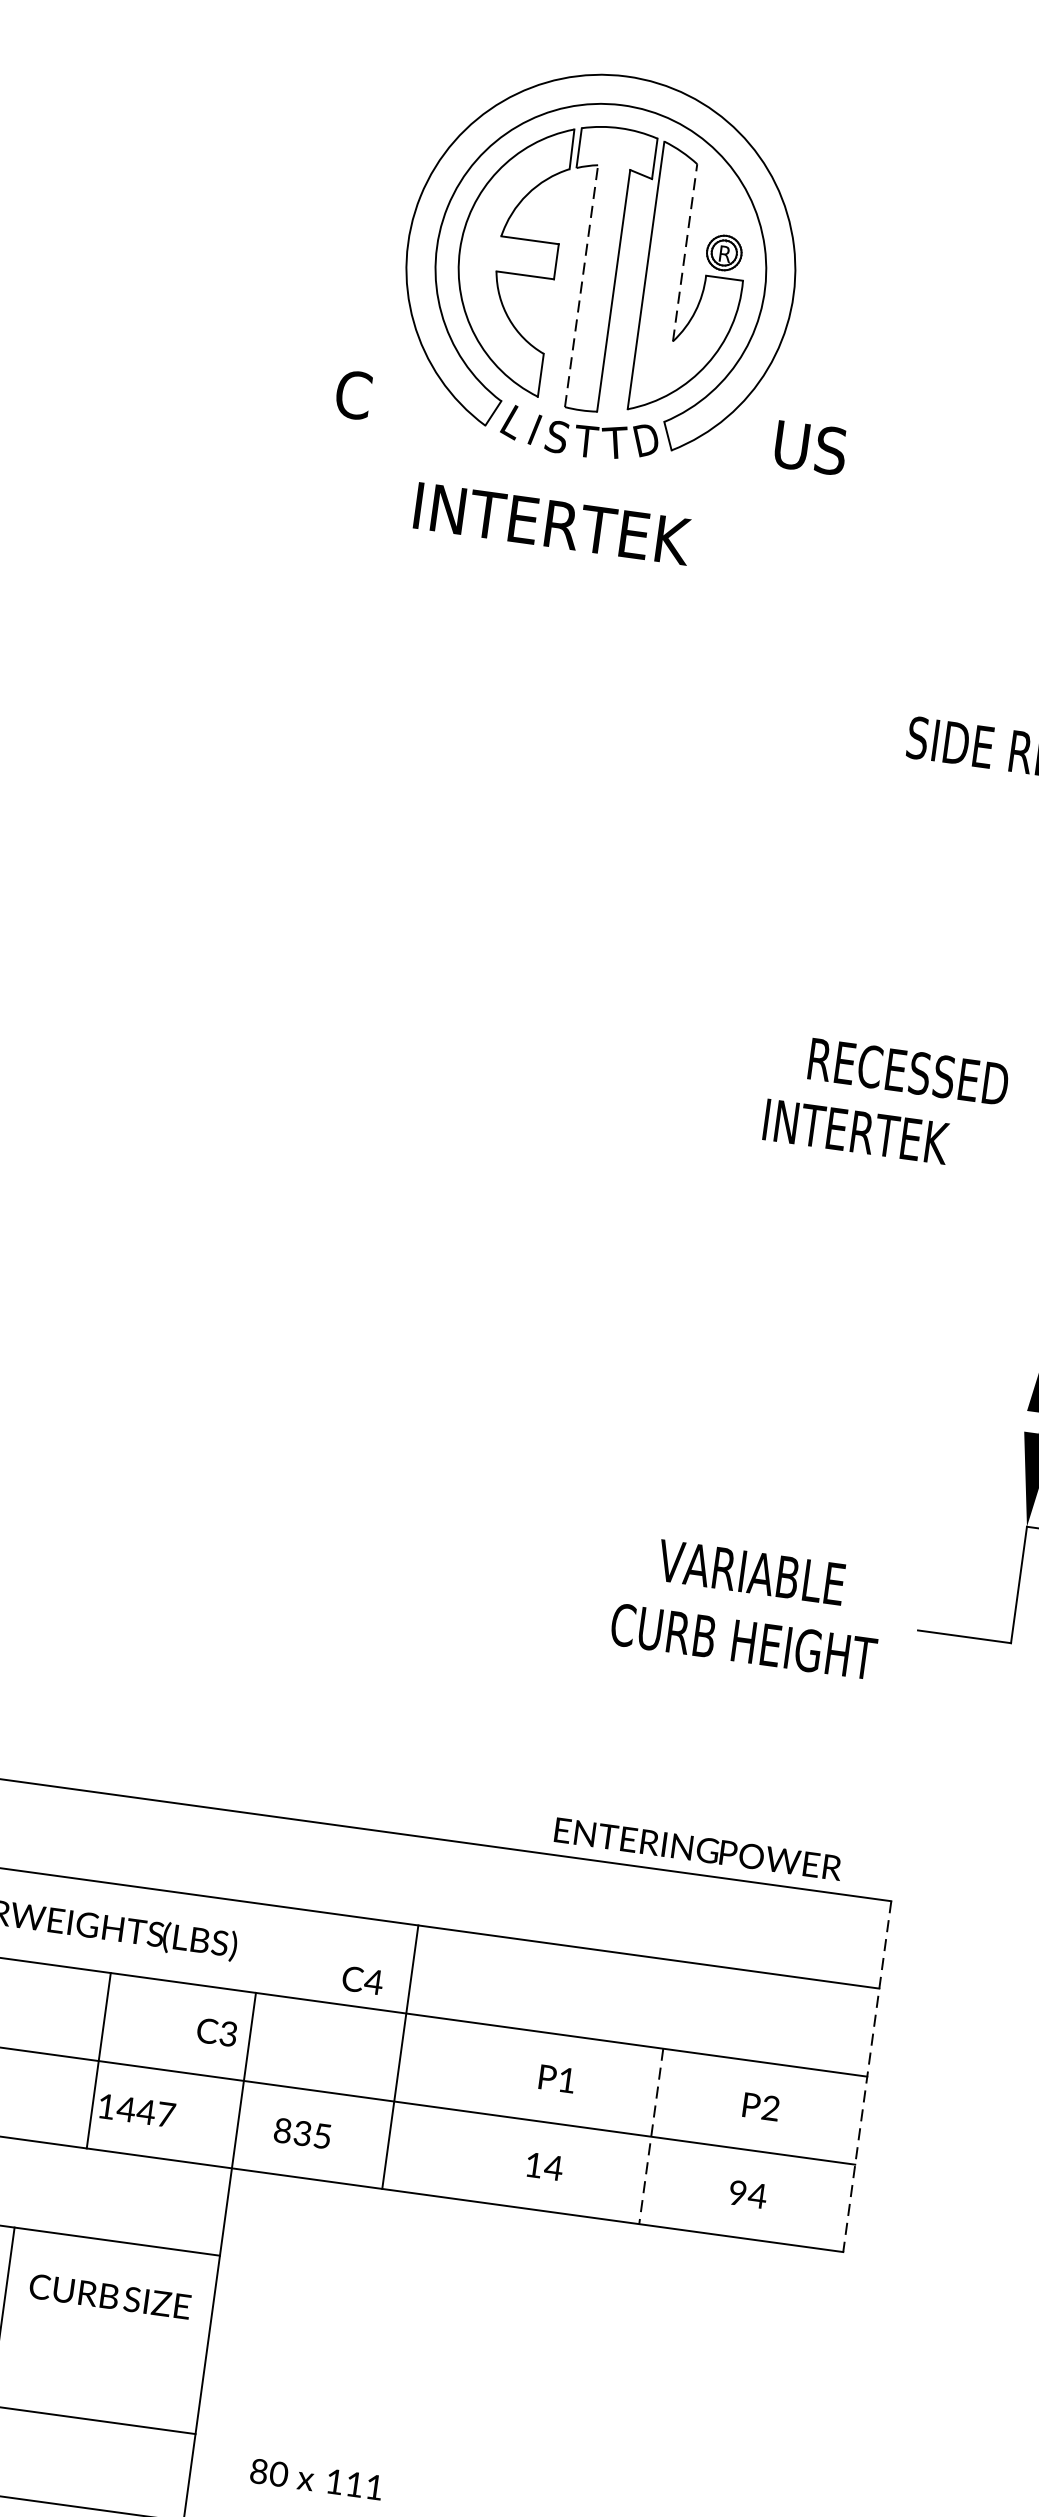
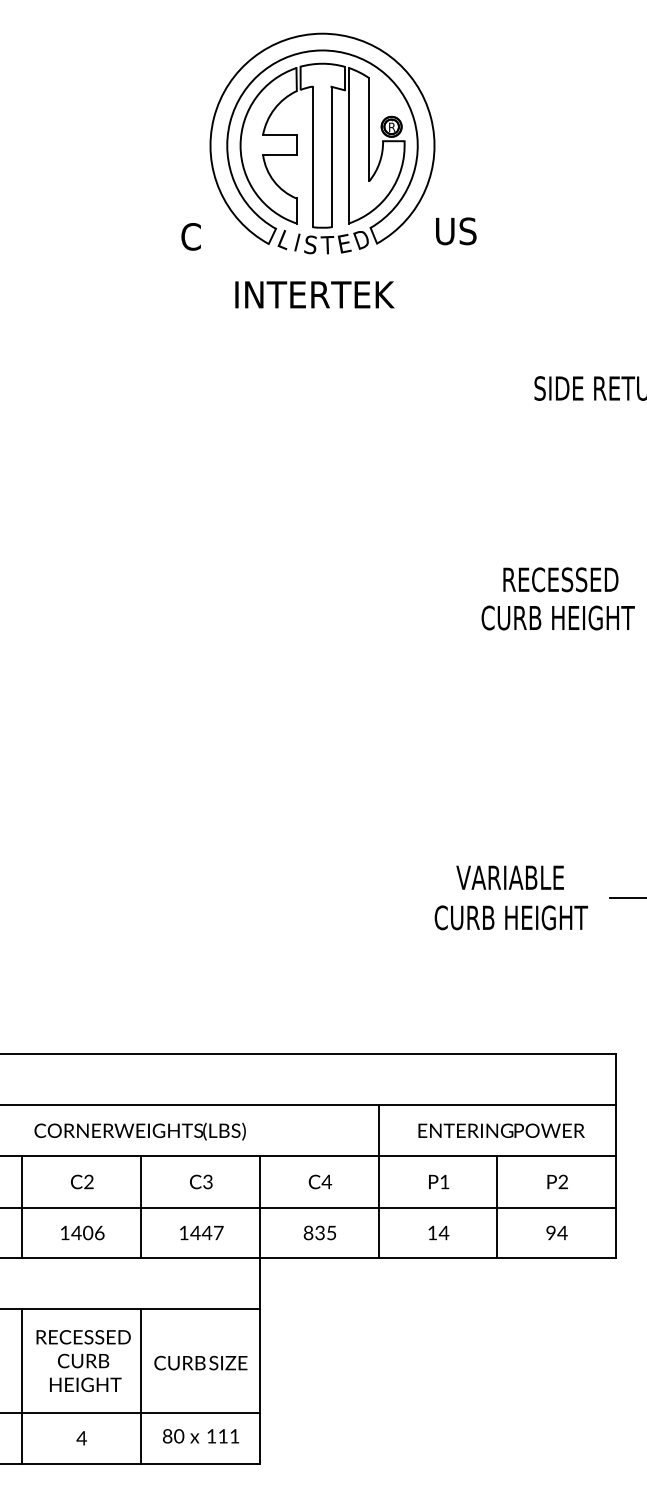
line: (685, 252) -> (369, 129), dashed -> solid
line: (581, 285) -> (312, 156), dashed -> solid
text: (613, 442) -> (343, 243), T -> E
text: (893, 1136) -> (557, 617), INTERTEK -> CURB HEIGHT
text: (698, 1848) -> (501, 1130), moved
text: (363, 1979) -> (320, 1181), moved
text: (217, 2031) -> (201, 1181), moved
line: (399, 2056) -> (378, 1181), moved
line: (99, 2061) -> (141, 1207), moved
line: (866, 2076) -> (615, 1156), dashed -> solid
text: (301, 2132) -> (319, 1232), moved
line: (651, 2136) -> (497, 1207), dashed -> solid
text: (109, 2295) -> (200, 1362), moved
text: (317, 2479) -> (201, 1436), moved

